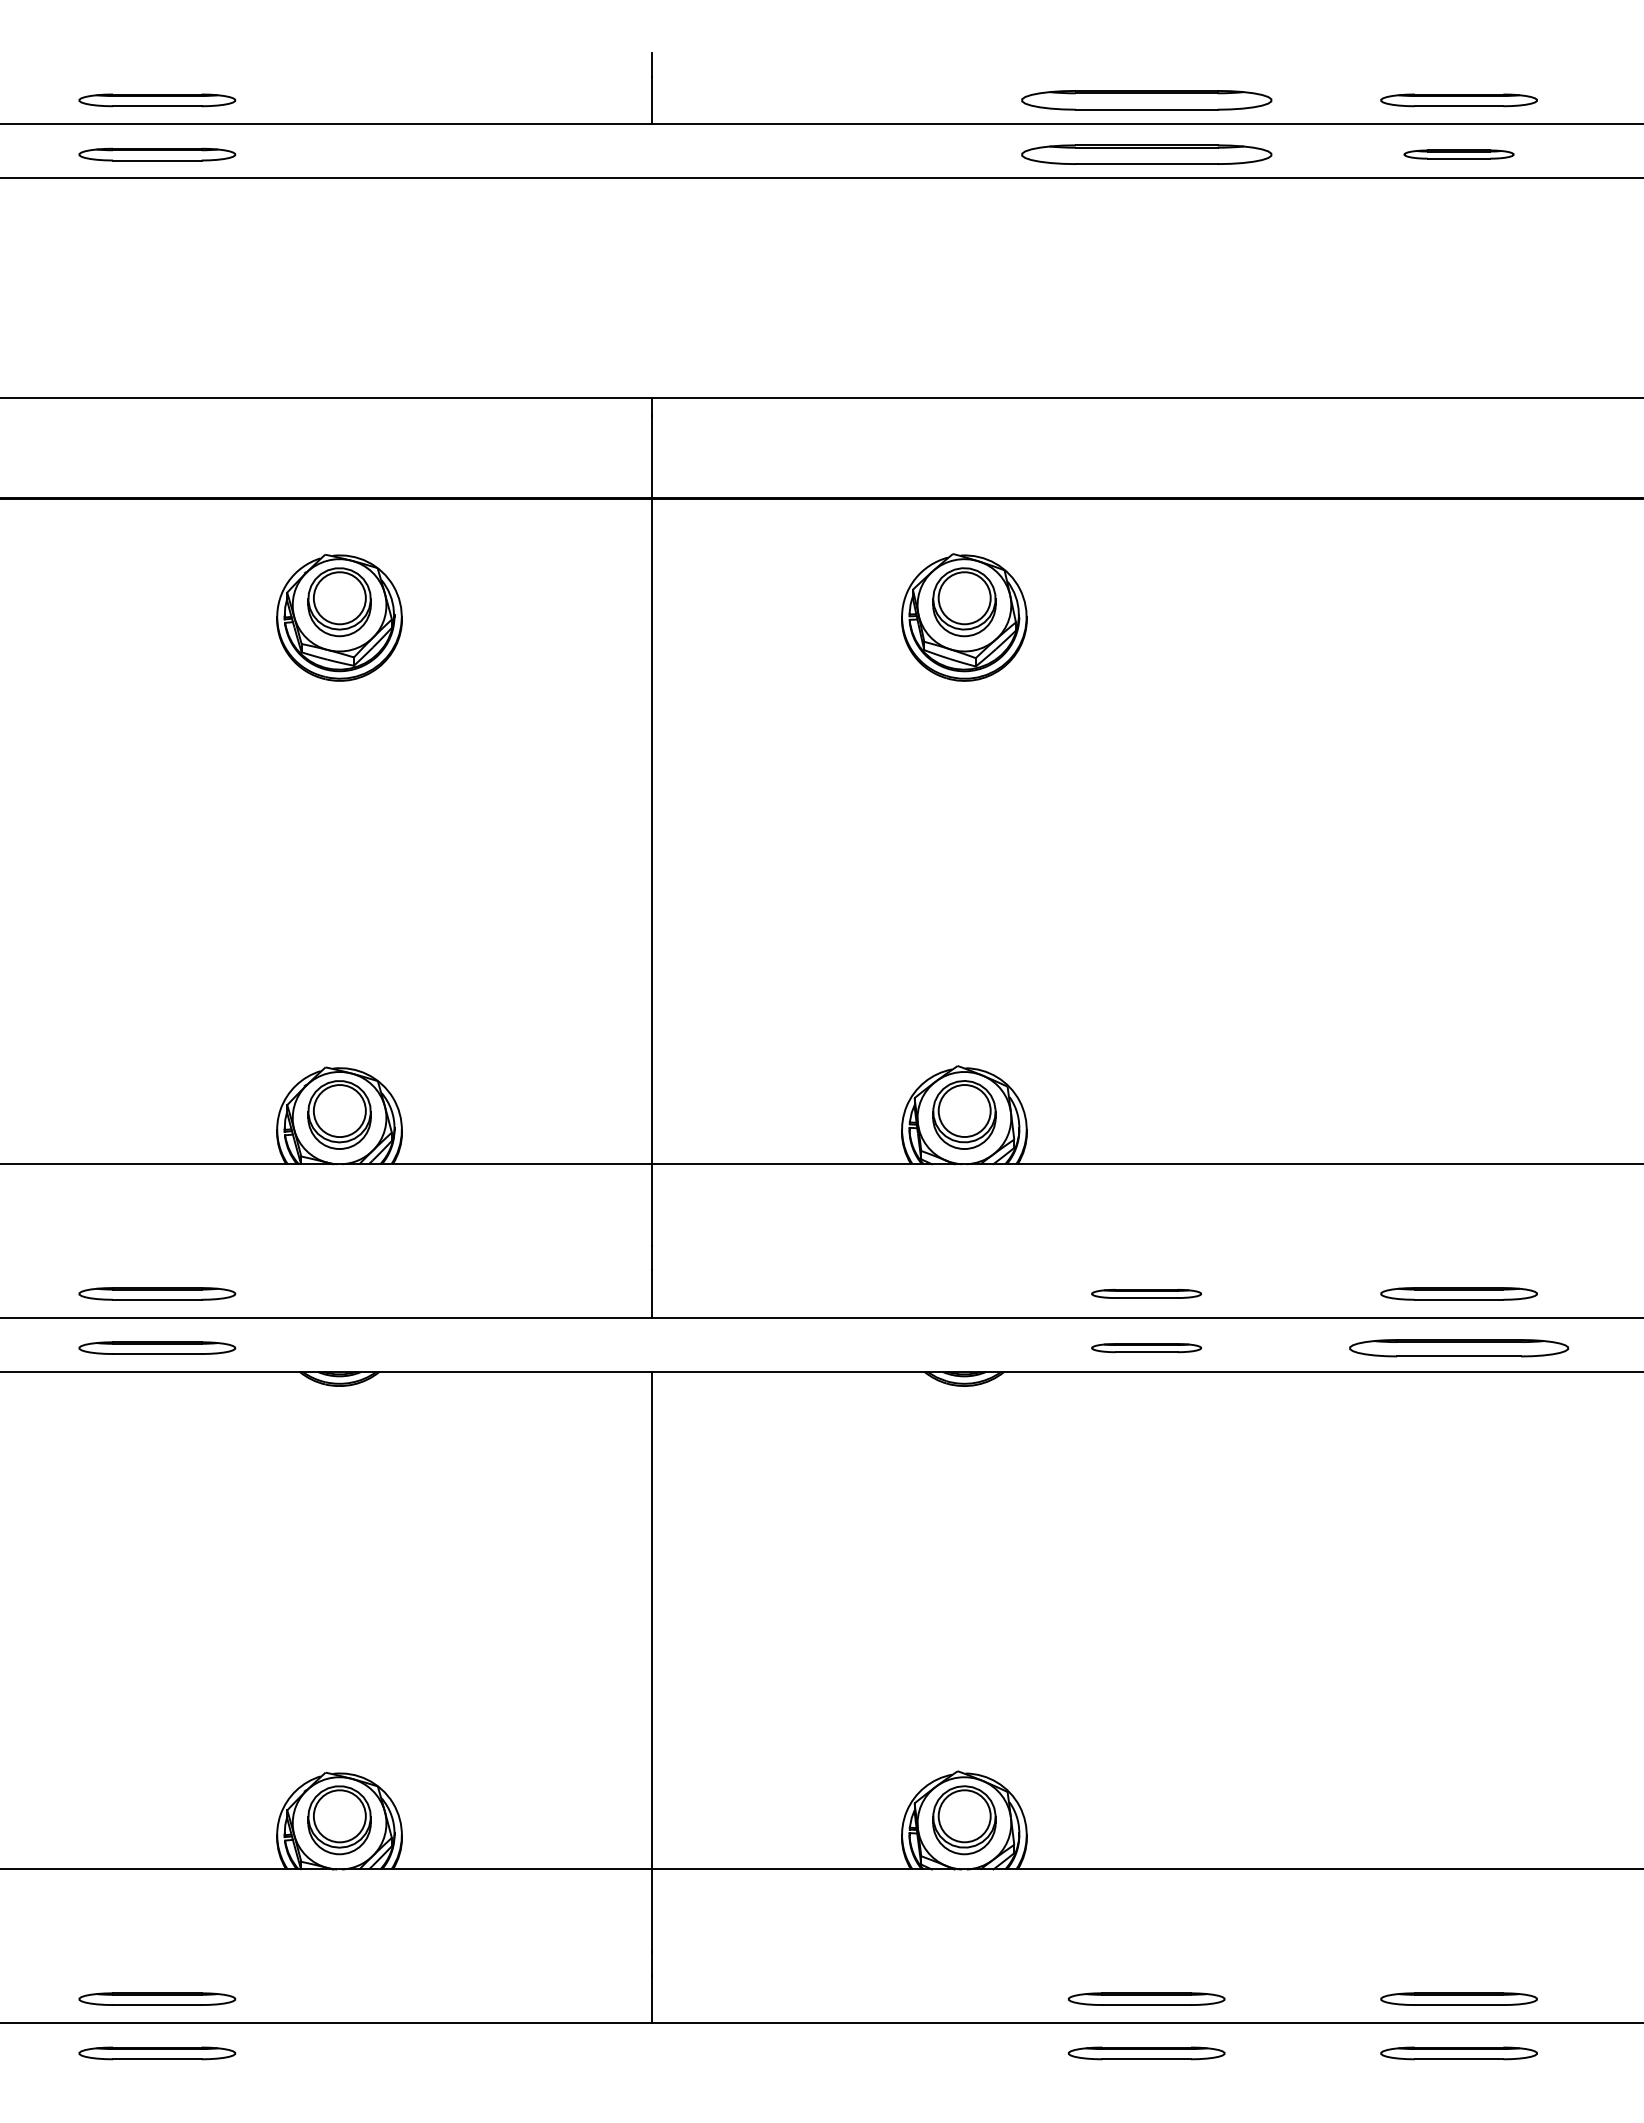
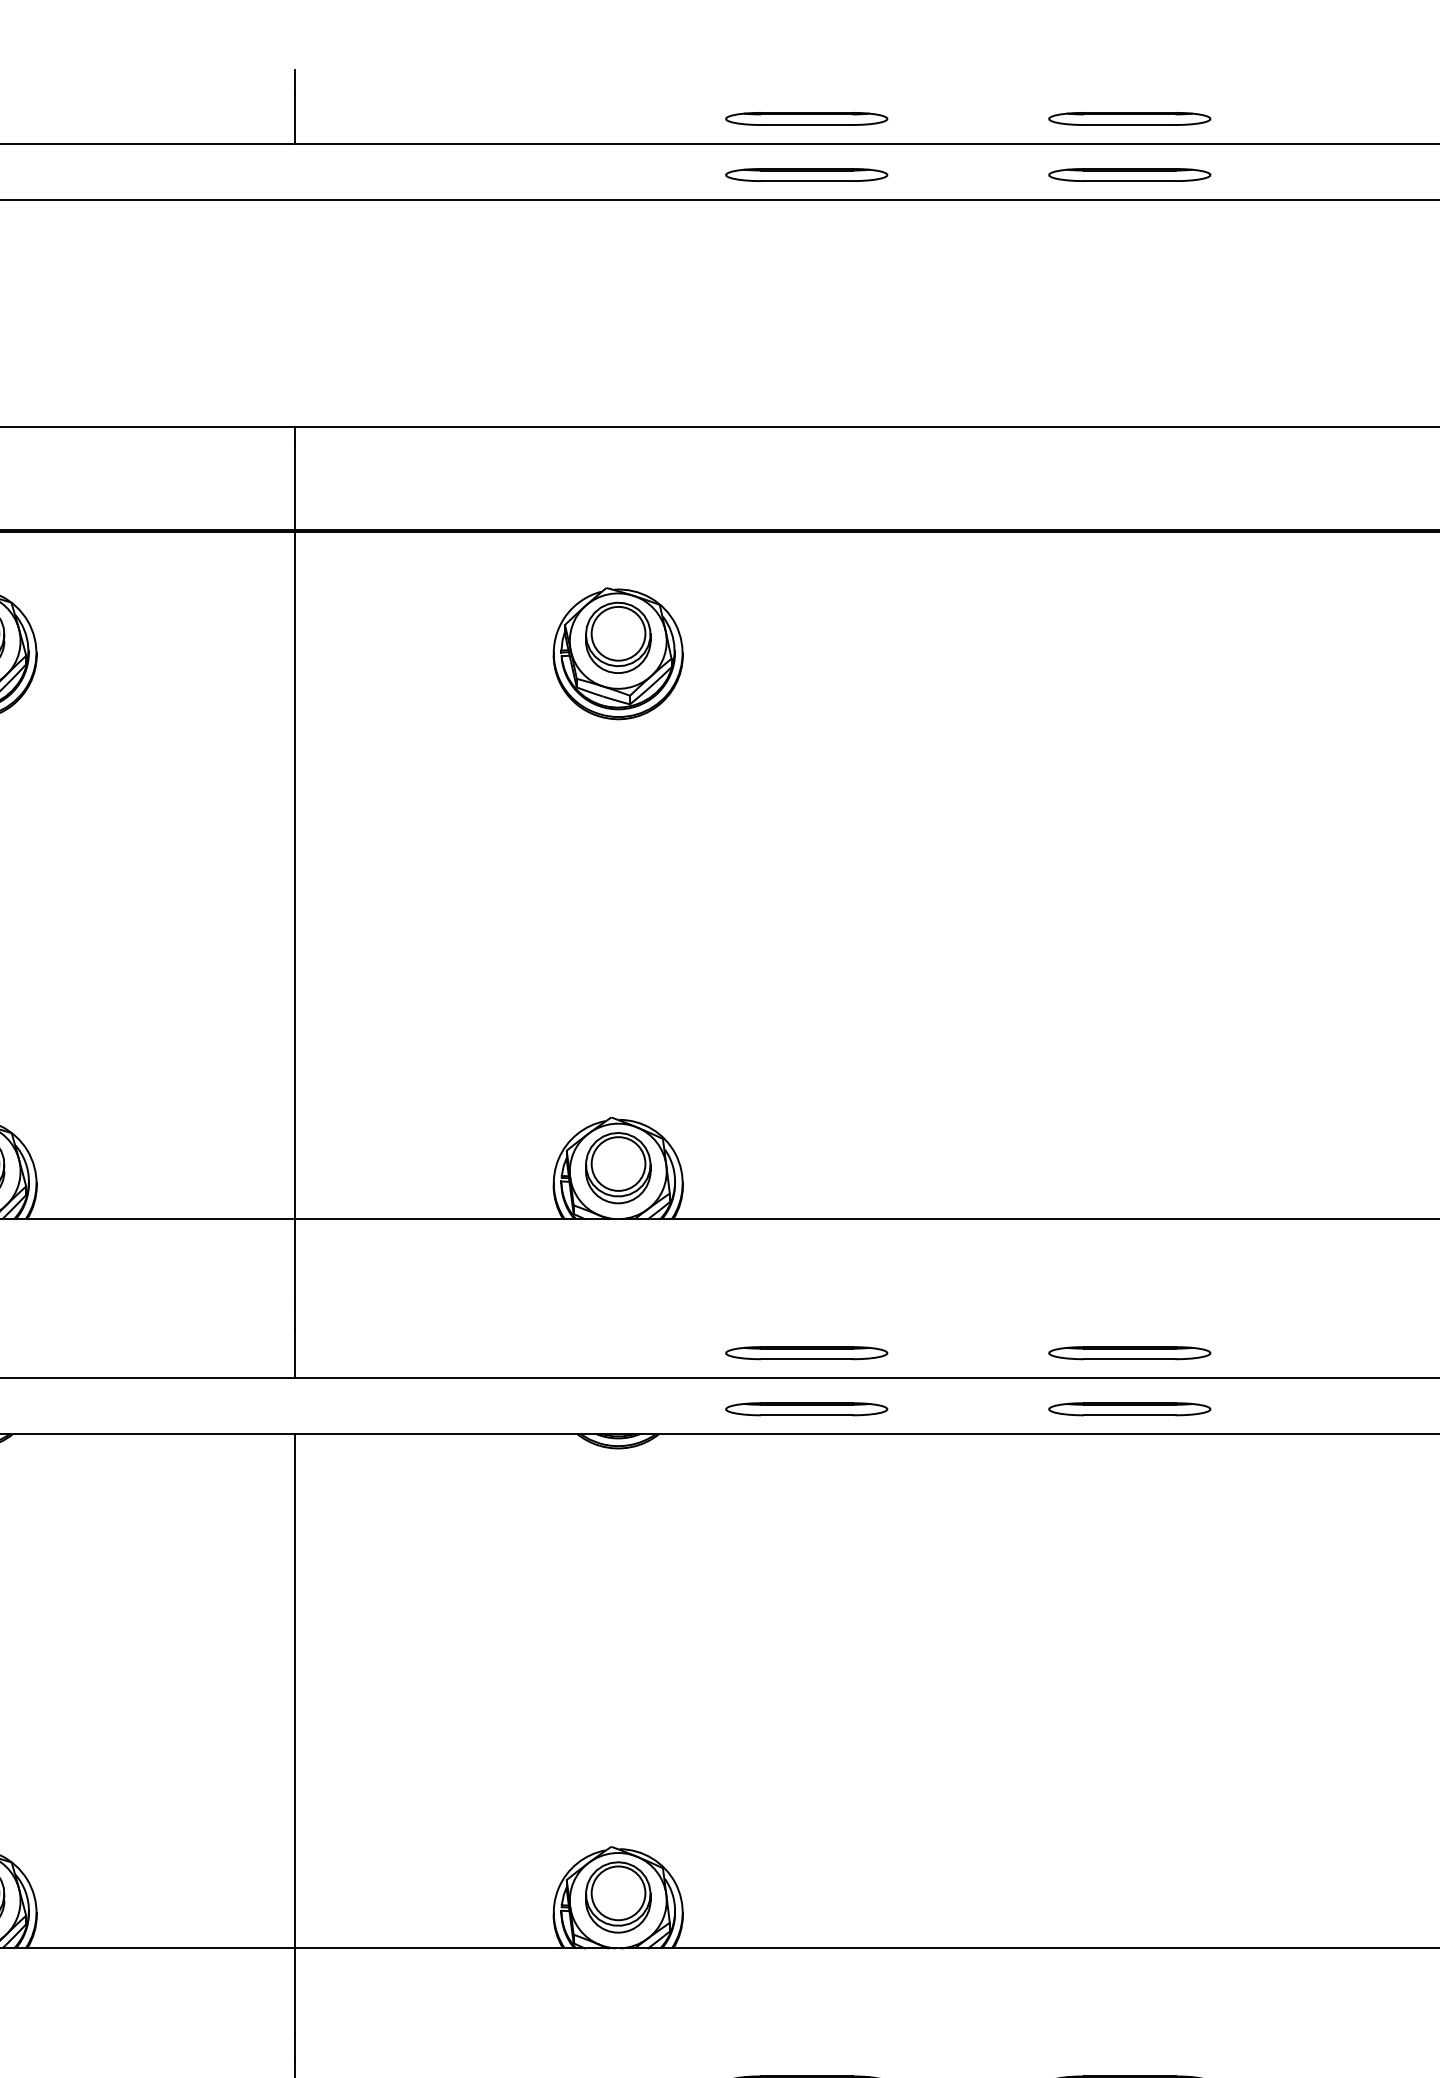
part: (1146, 100) -> (806, 119), size x0.62
part: (1146, 154) -> (806, 174), size x0.62
part: (1458, 154) -> (1129, 174), size x1.43
part: (1146, 1293) -> (806, 1352), size x1.43
part: (1146, 1347) -> (806, 1408), size x1.43
part: (1458, 1347) -> (1129, 1408), size x0.71

